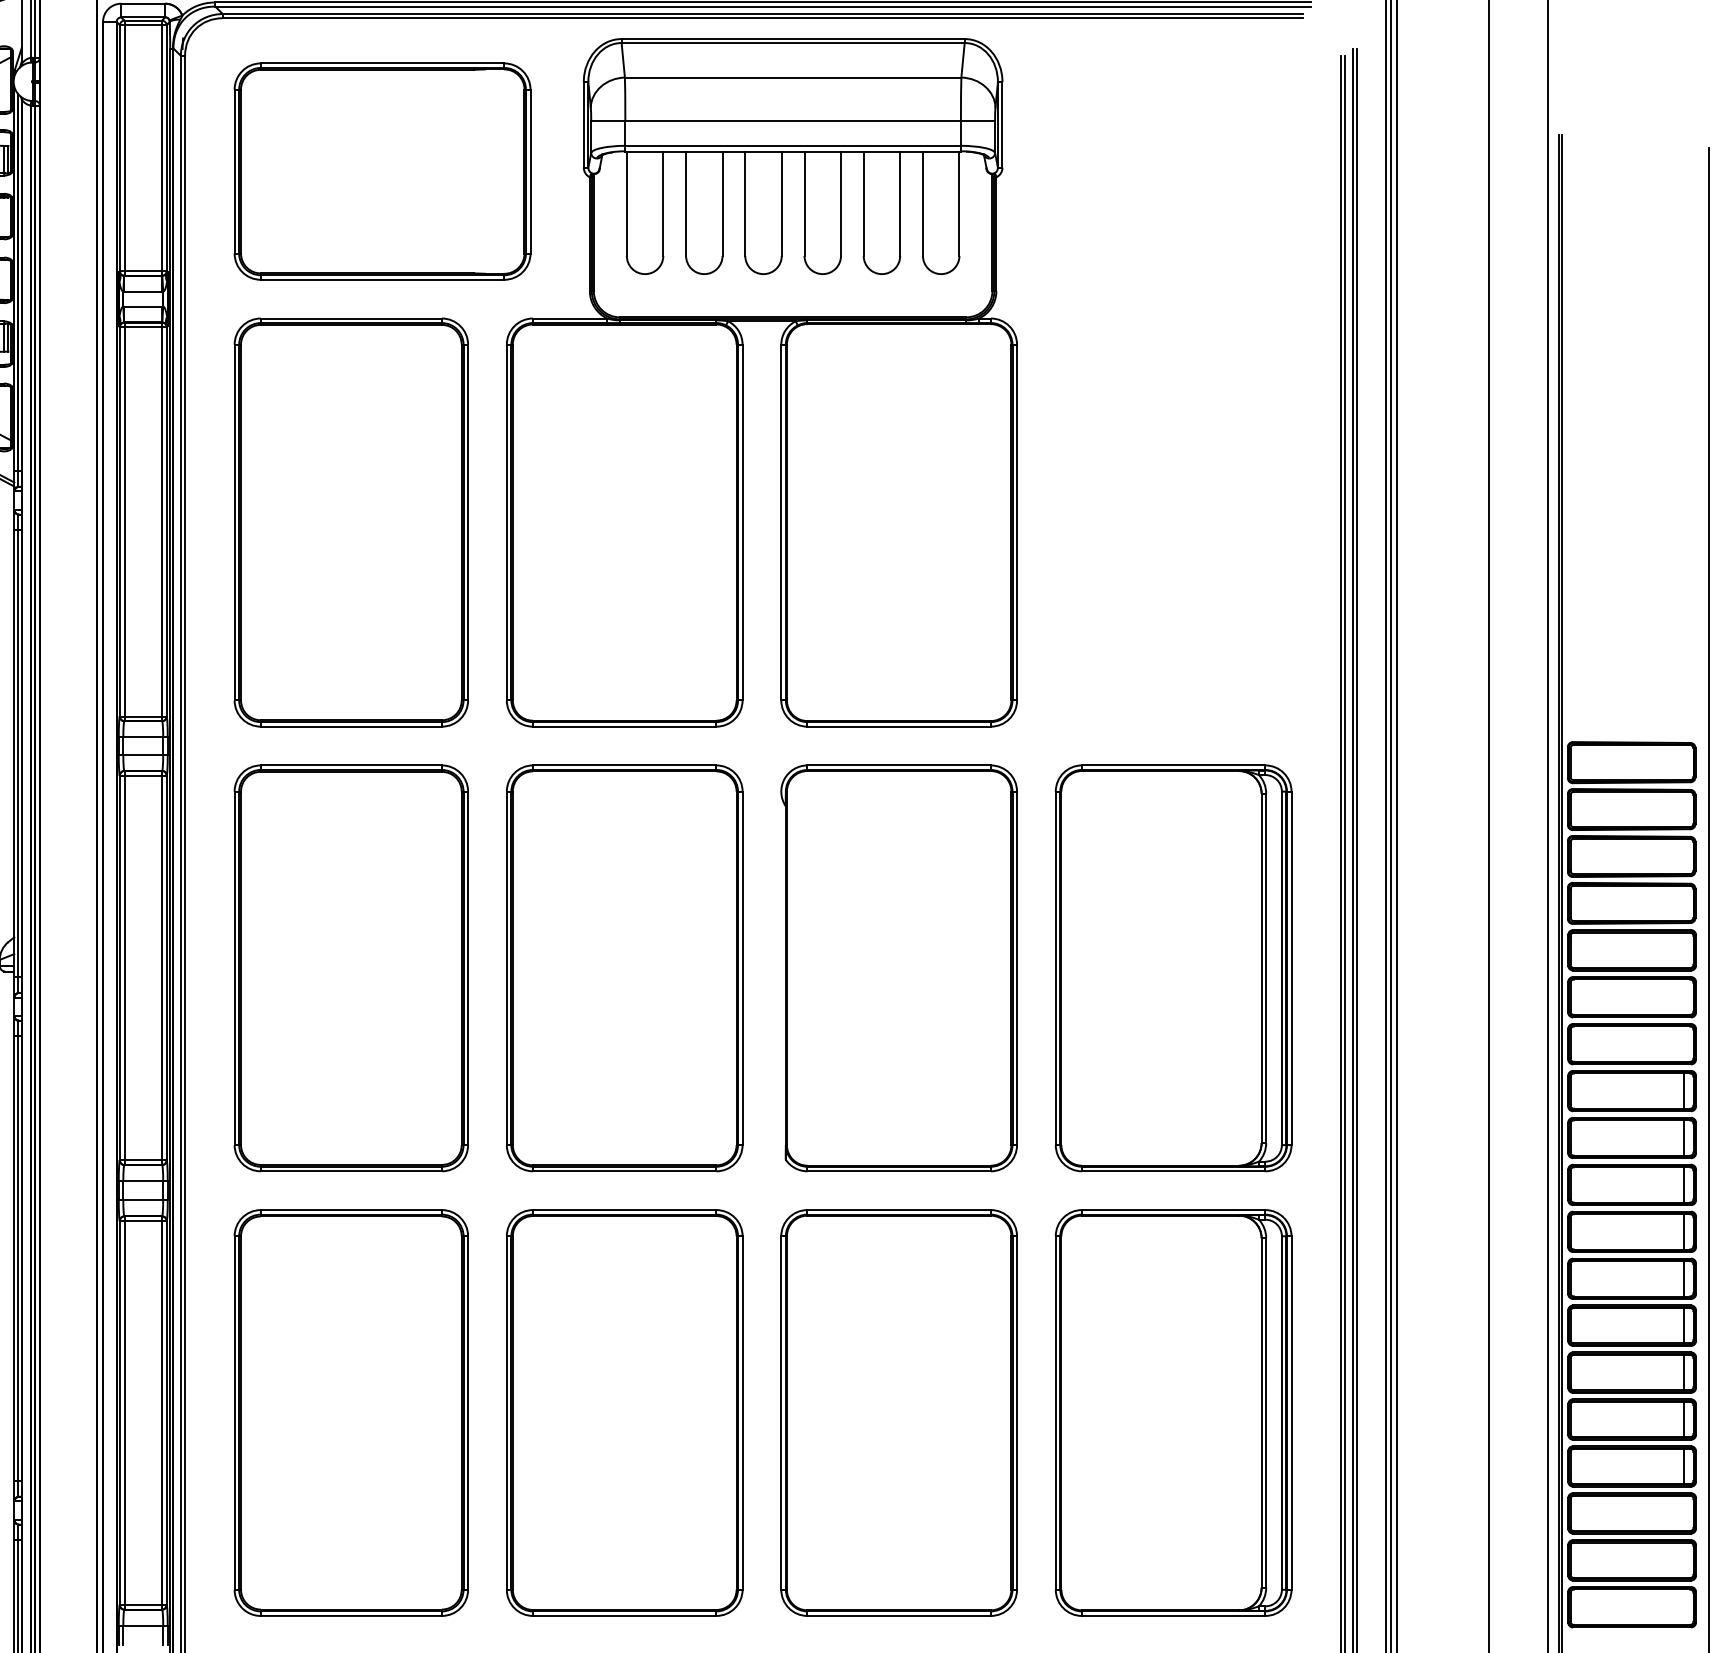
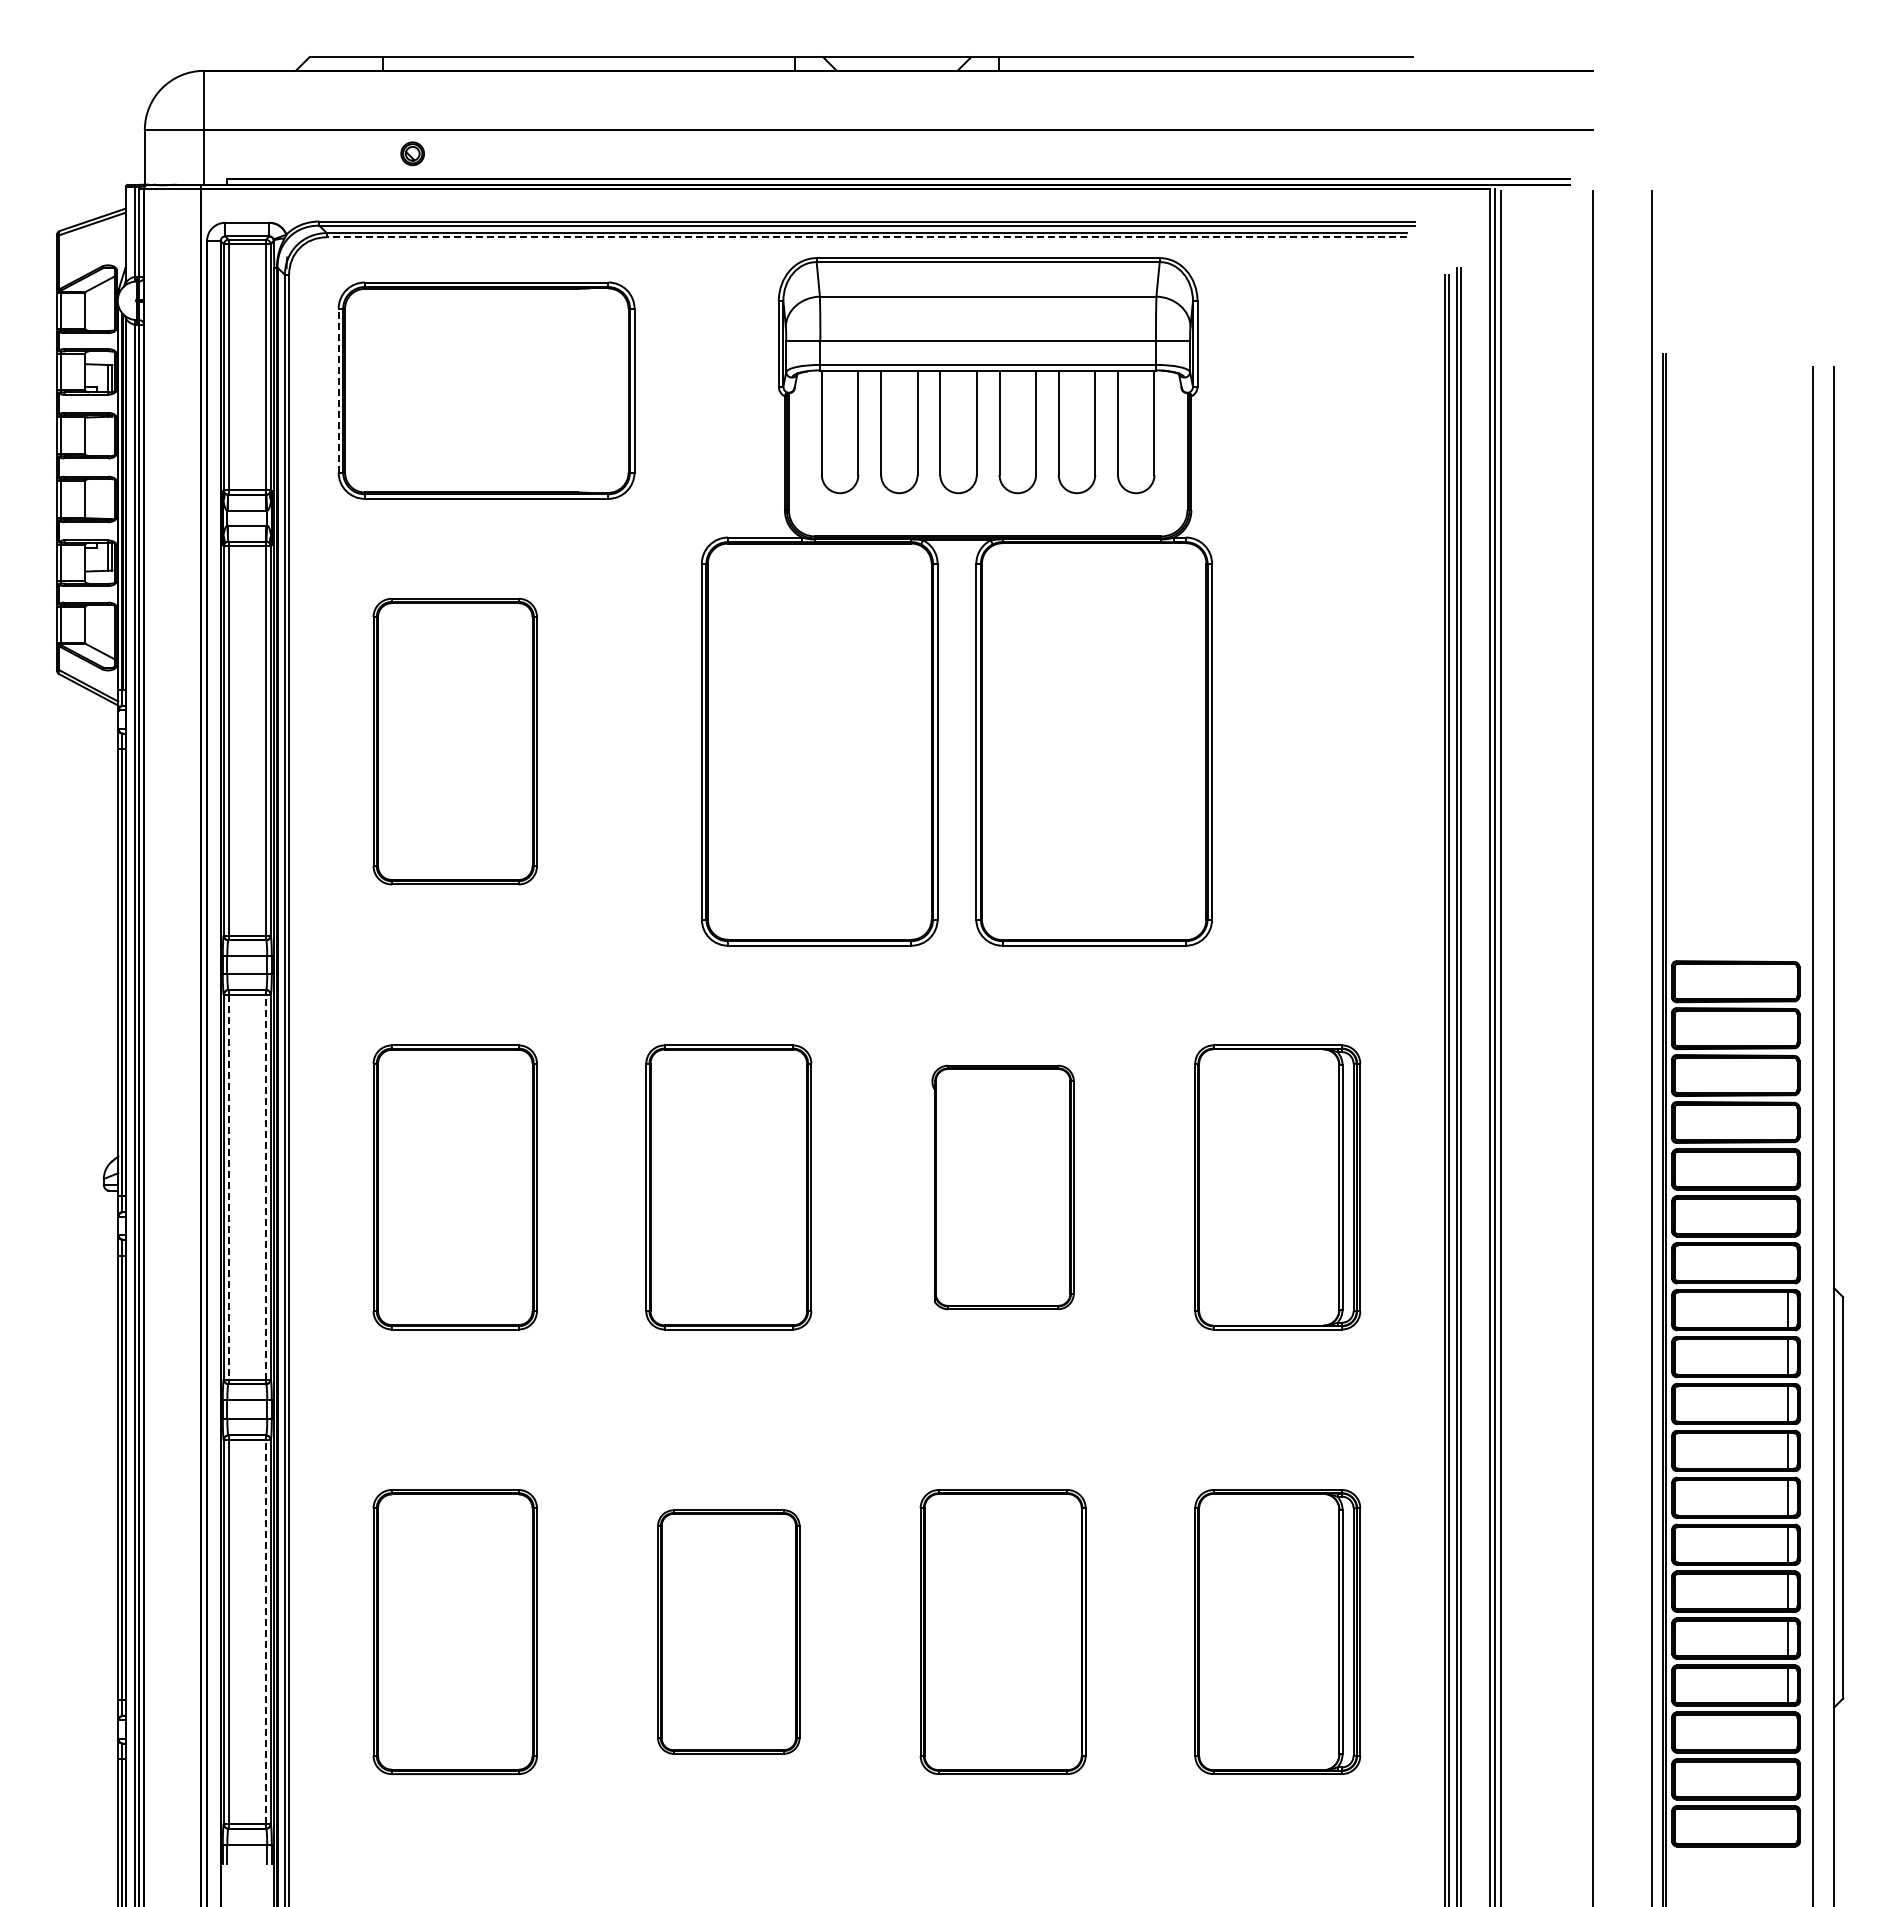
line: (762, 18) -> (866, 237), solid -> dashed
line: (234, 171) -> (338, 390), solid -> dashed
part: (743, 382) -> (938, 601), moved
part: (350, 522) -> (454, 741), size x0.7
line: (162, 967) -> (266, 1186), solid -> dashed
line: (124, 968) -> (228, 1187), solid -> dashed
part: (350, 968) -> (454, 1187), size x0.7
part: (624, 968) -> (728, 1187), size x0.7
part: (898, 968) -> (1002, 1187), size x0.6
part: (1173, 968) -> (1277, 1187), size x0.7
line: (162, 1412) -> (266, 1631), solid -> dashed
part: (350, 1412) -> (454, 1631), size x0.7
part: (624, 1412) -> (728, 1631), size x0.6
part: (898, 1412) -> (1002, 1631), size x0.7
part: (1173, 1412) -> (1277, 1631), size x0.7

